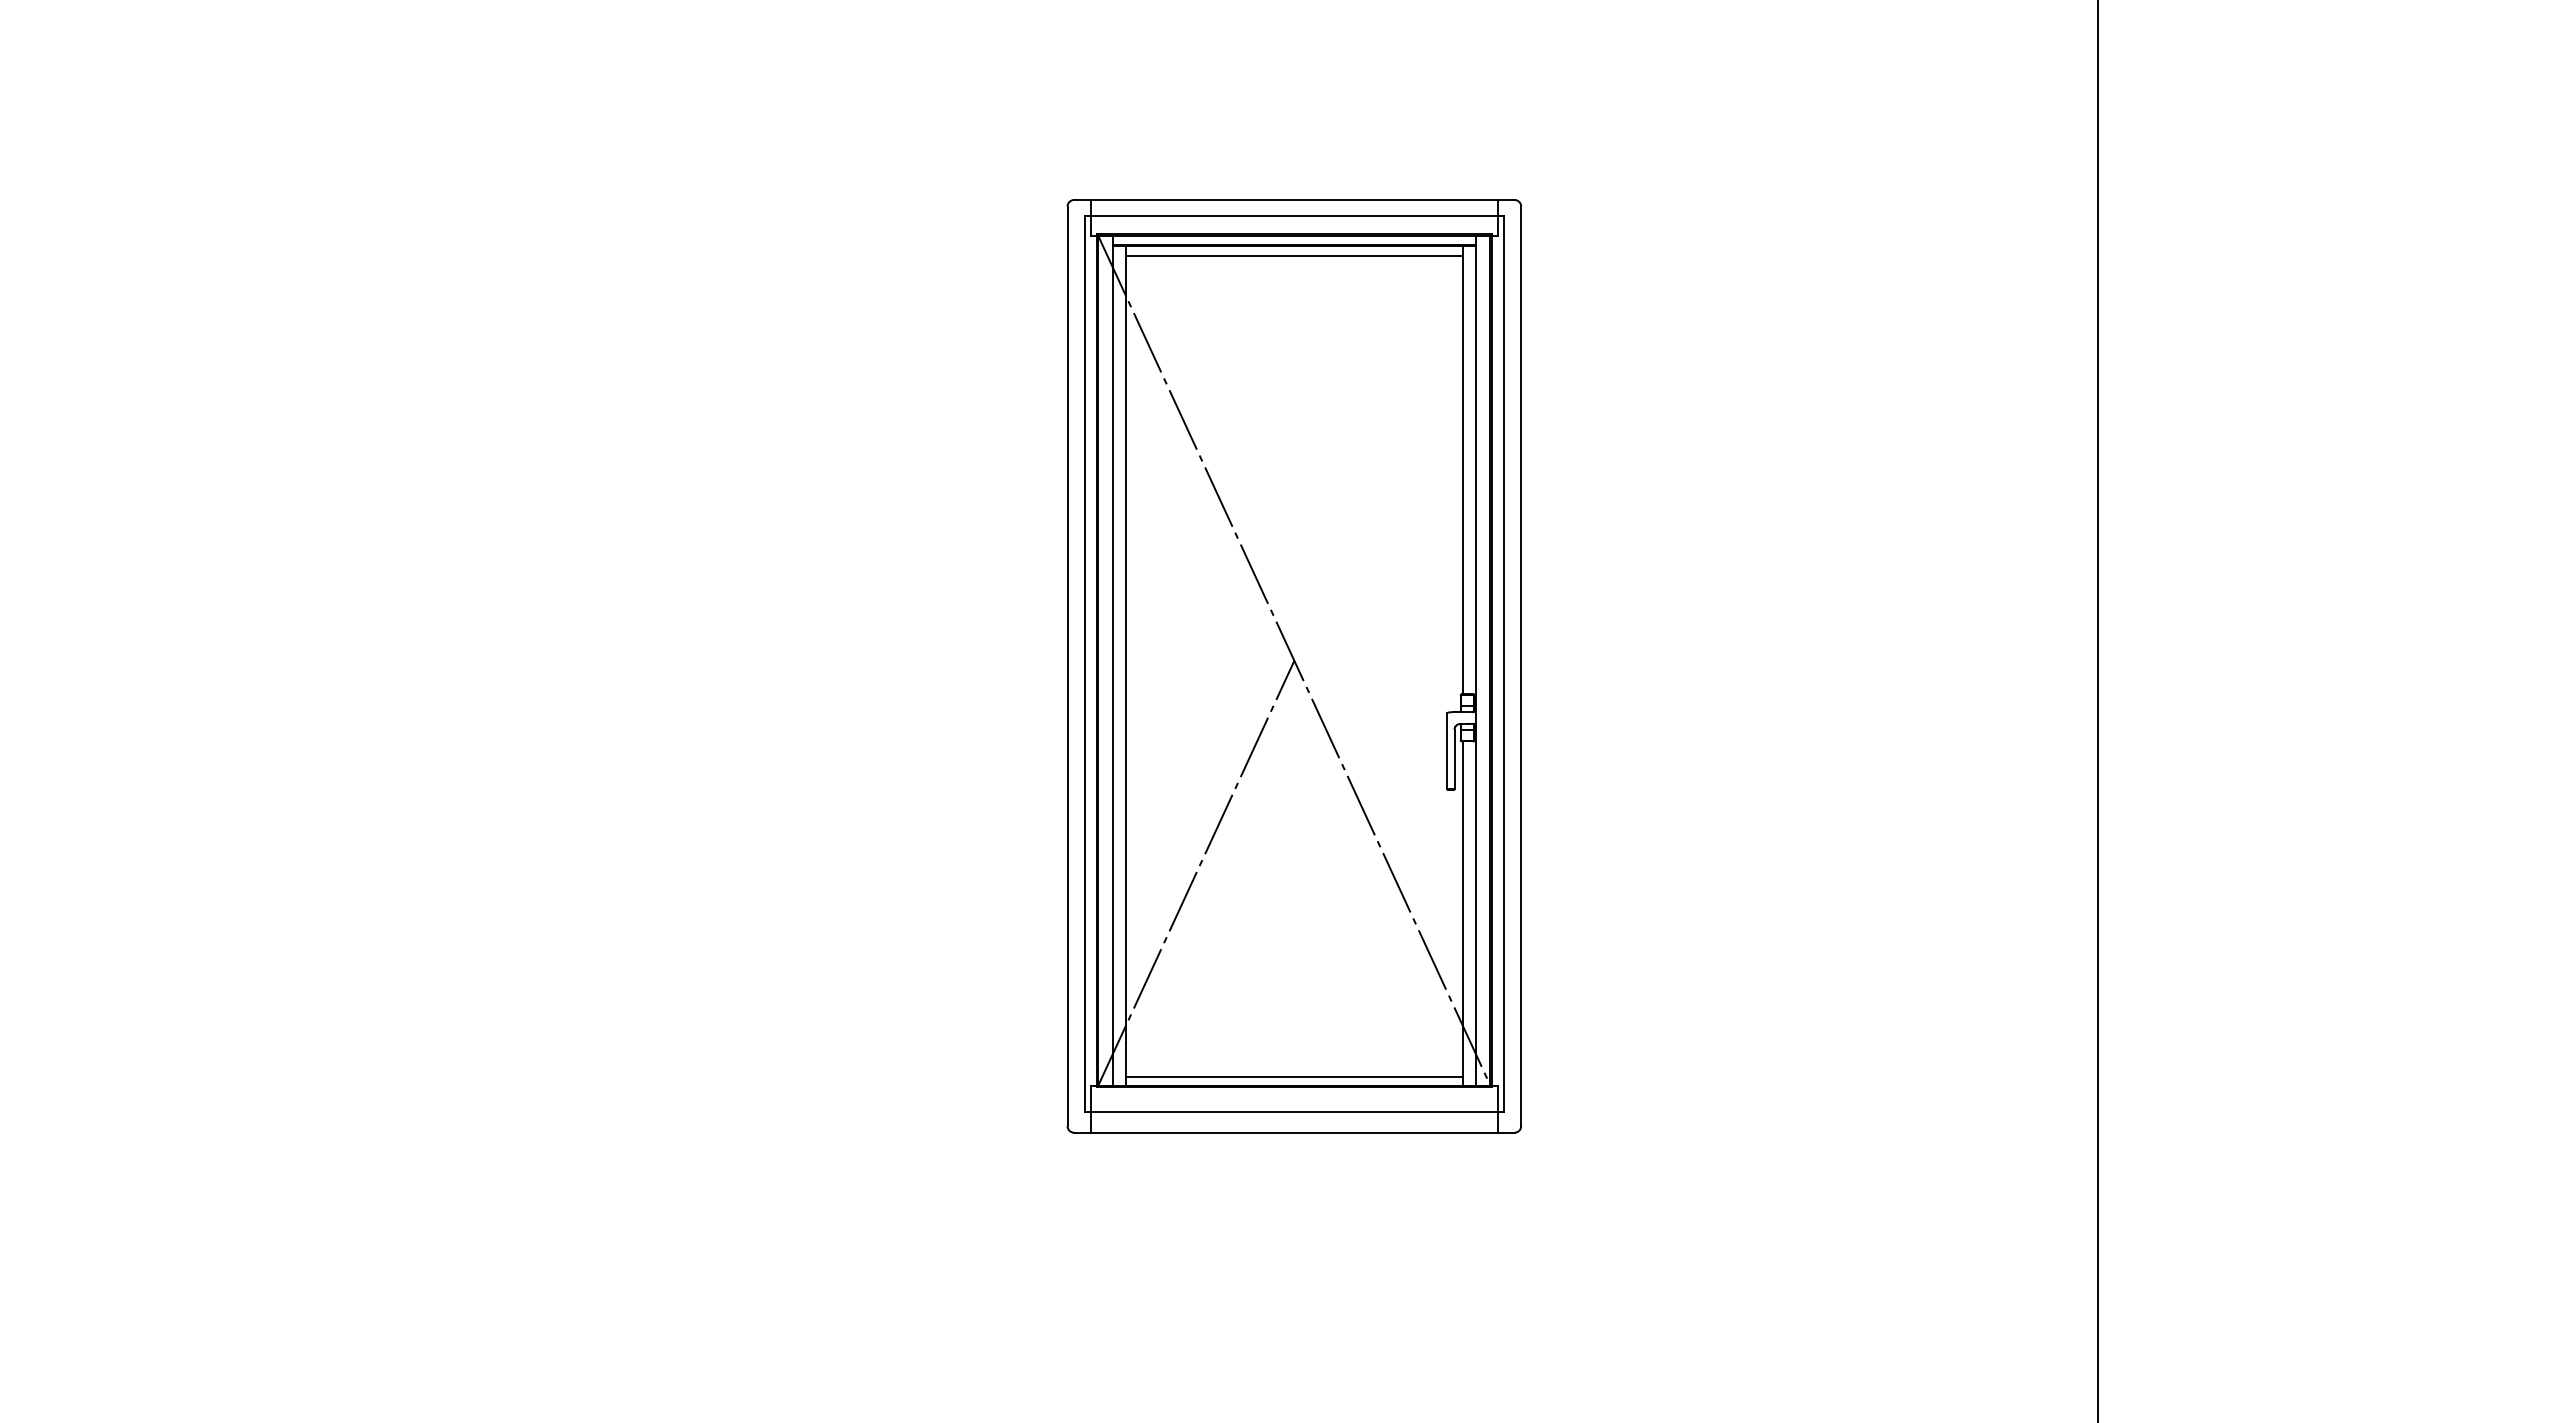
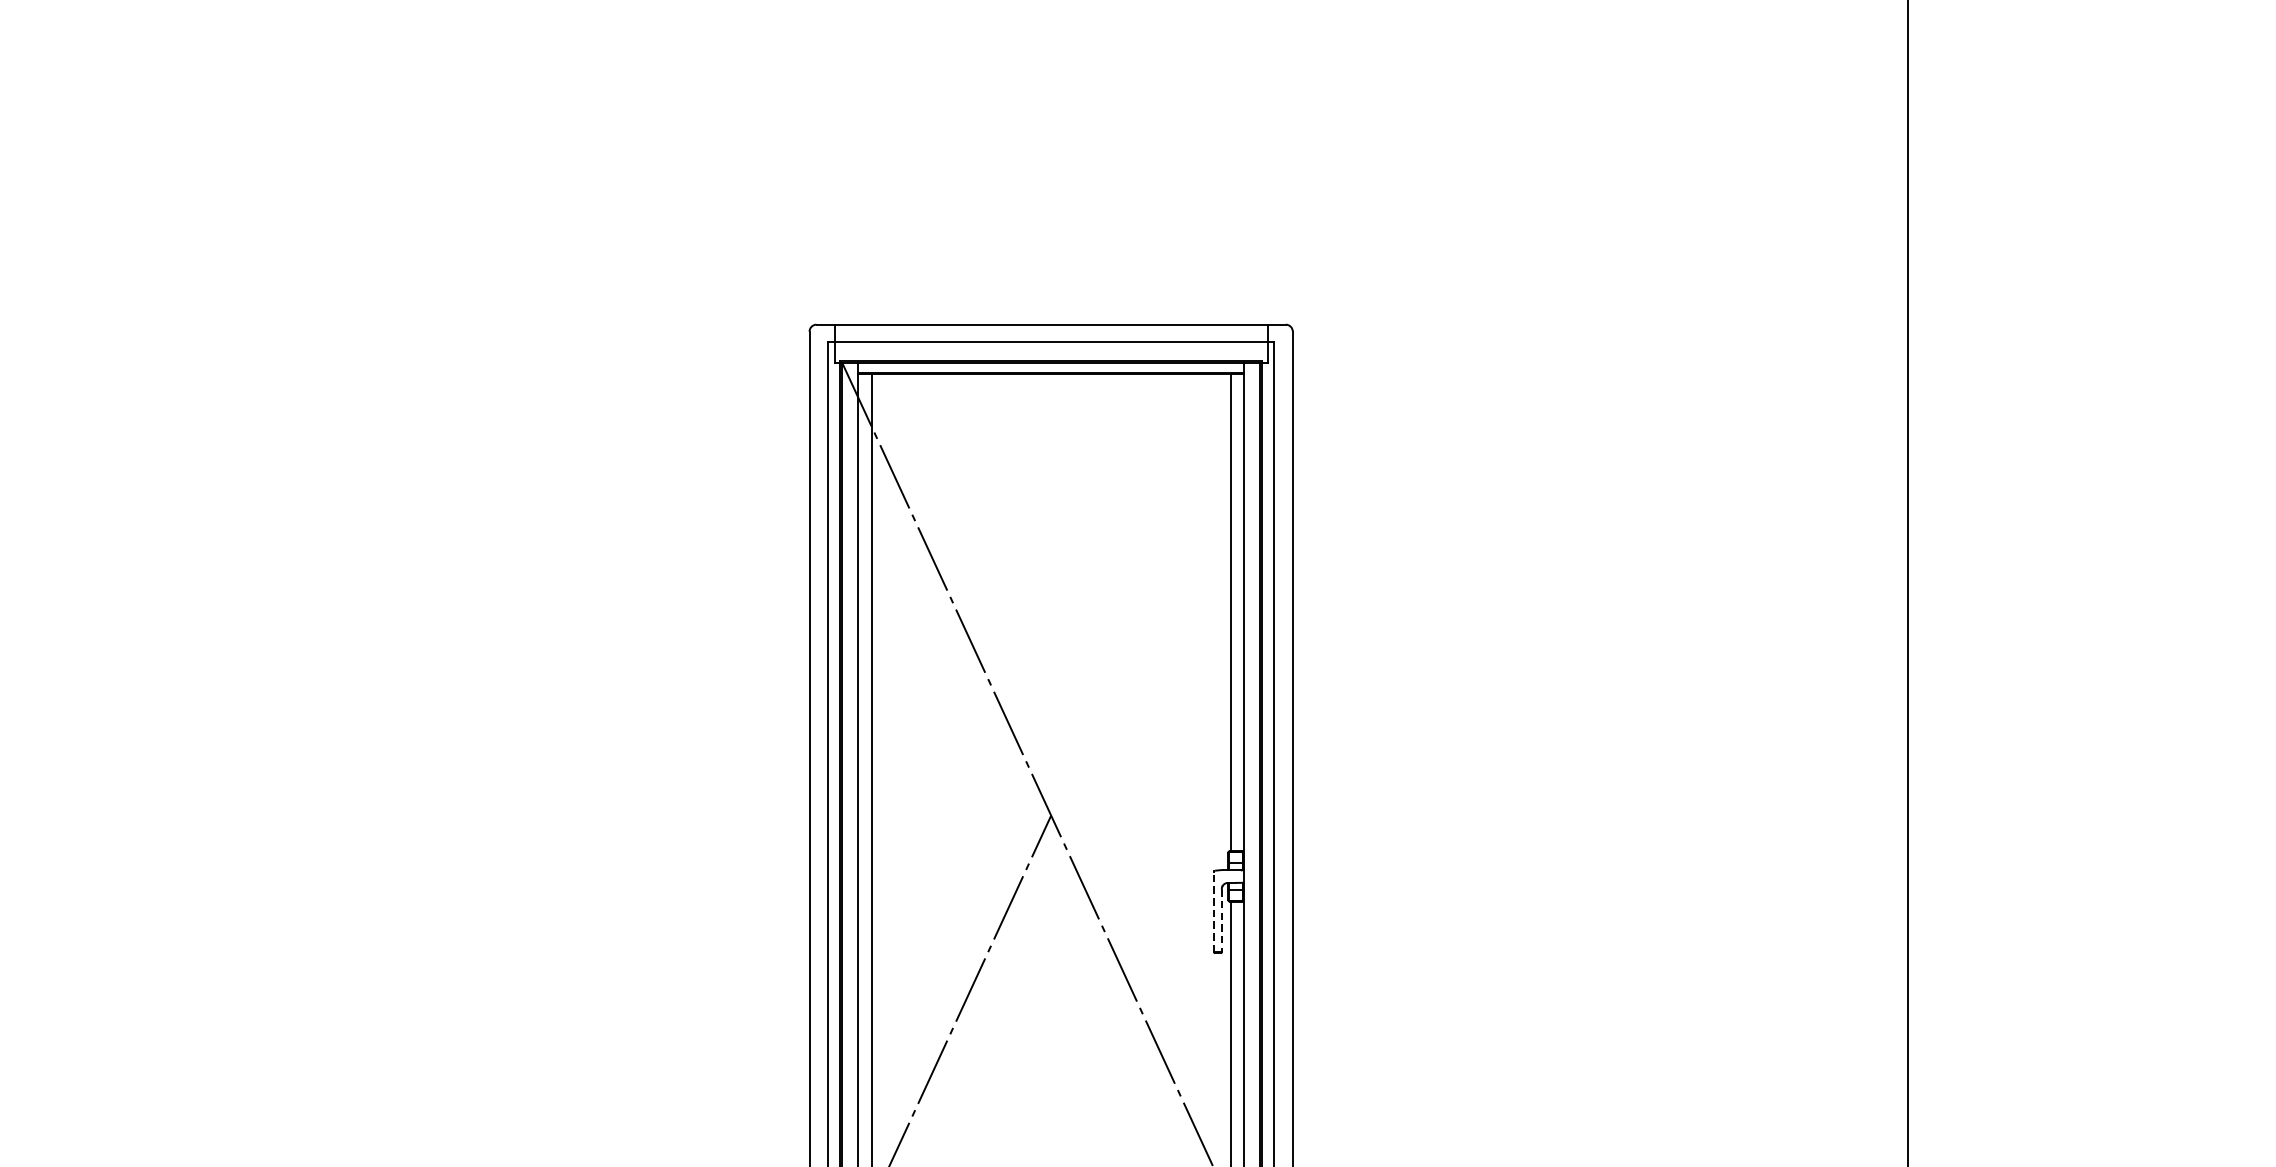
line: (1294, 255) -> (1051, 383), removed
line: (1447, 751) -> (1214, 912), solid -> dashed
line: (1454, 759) -> (1221, 920), solid -> dashed

